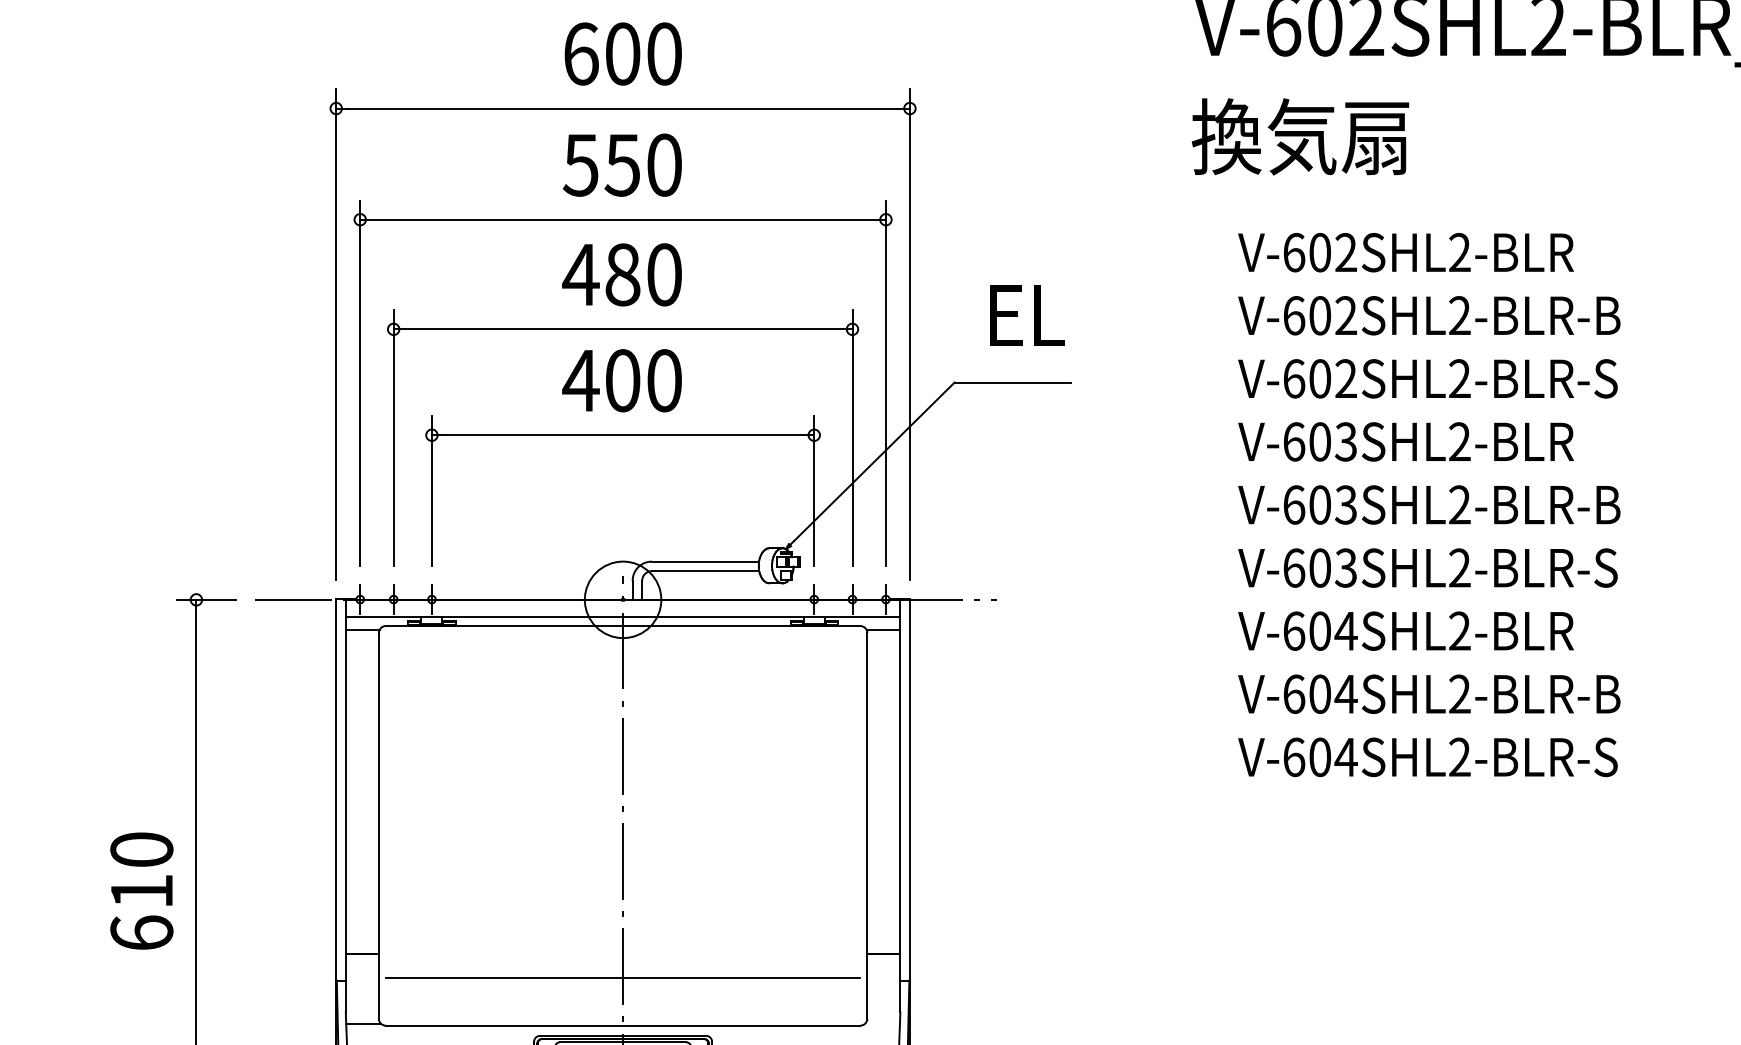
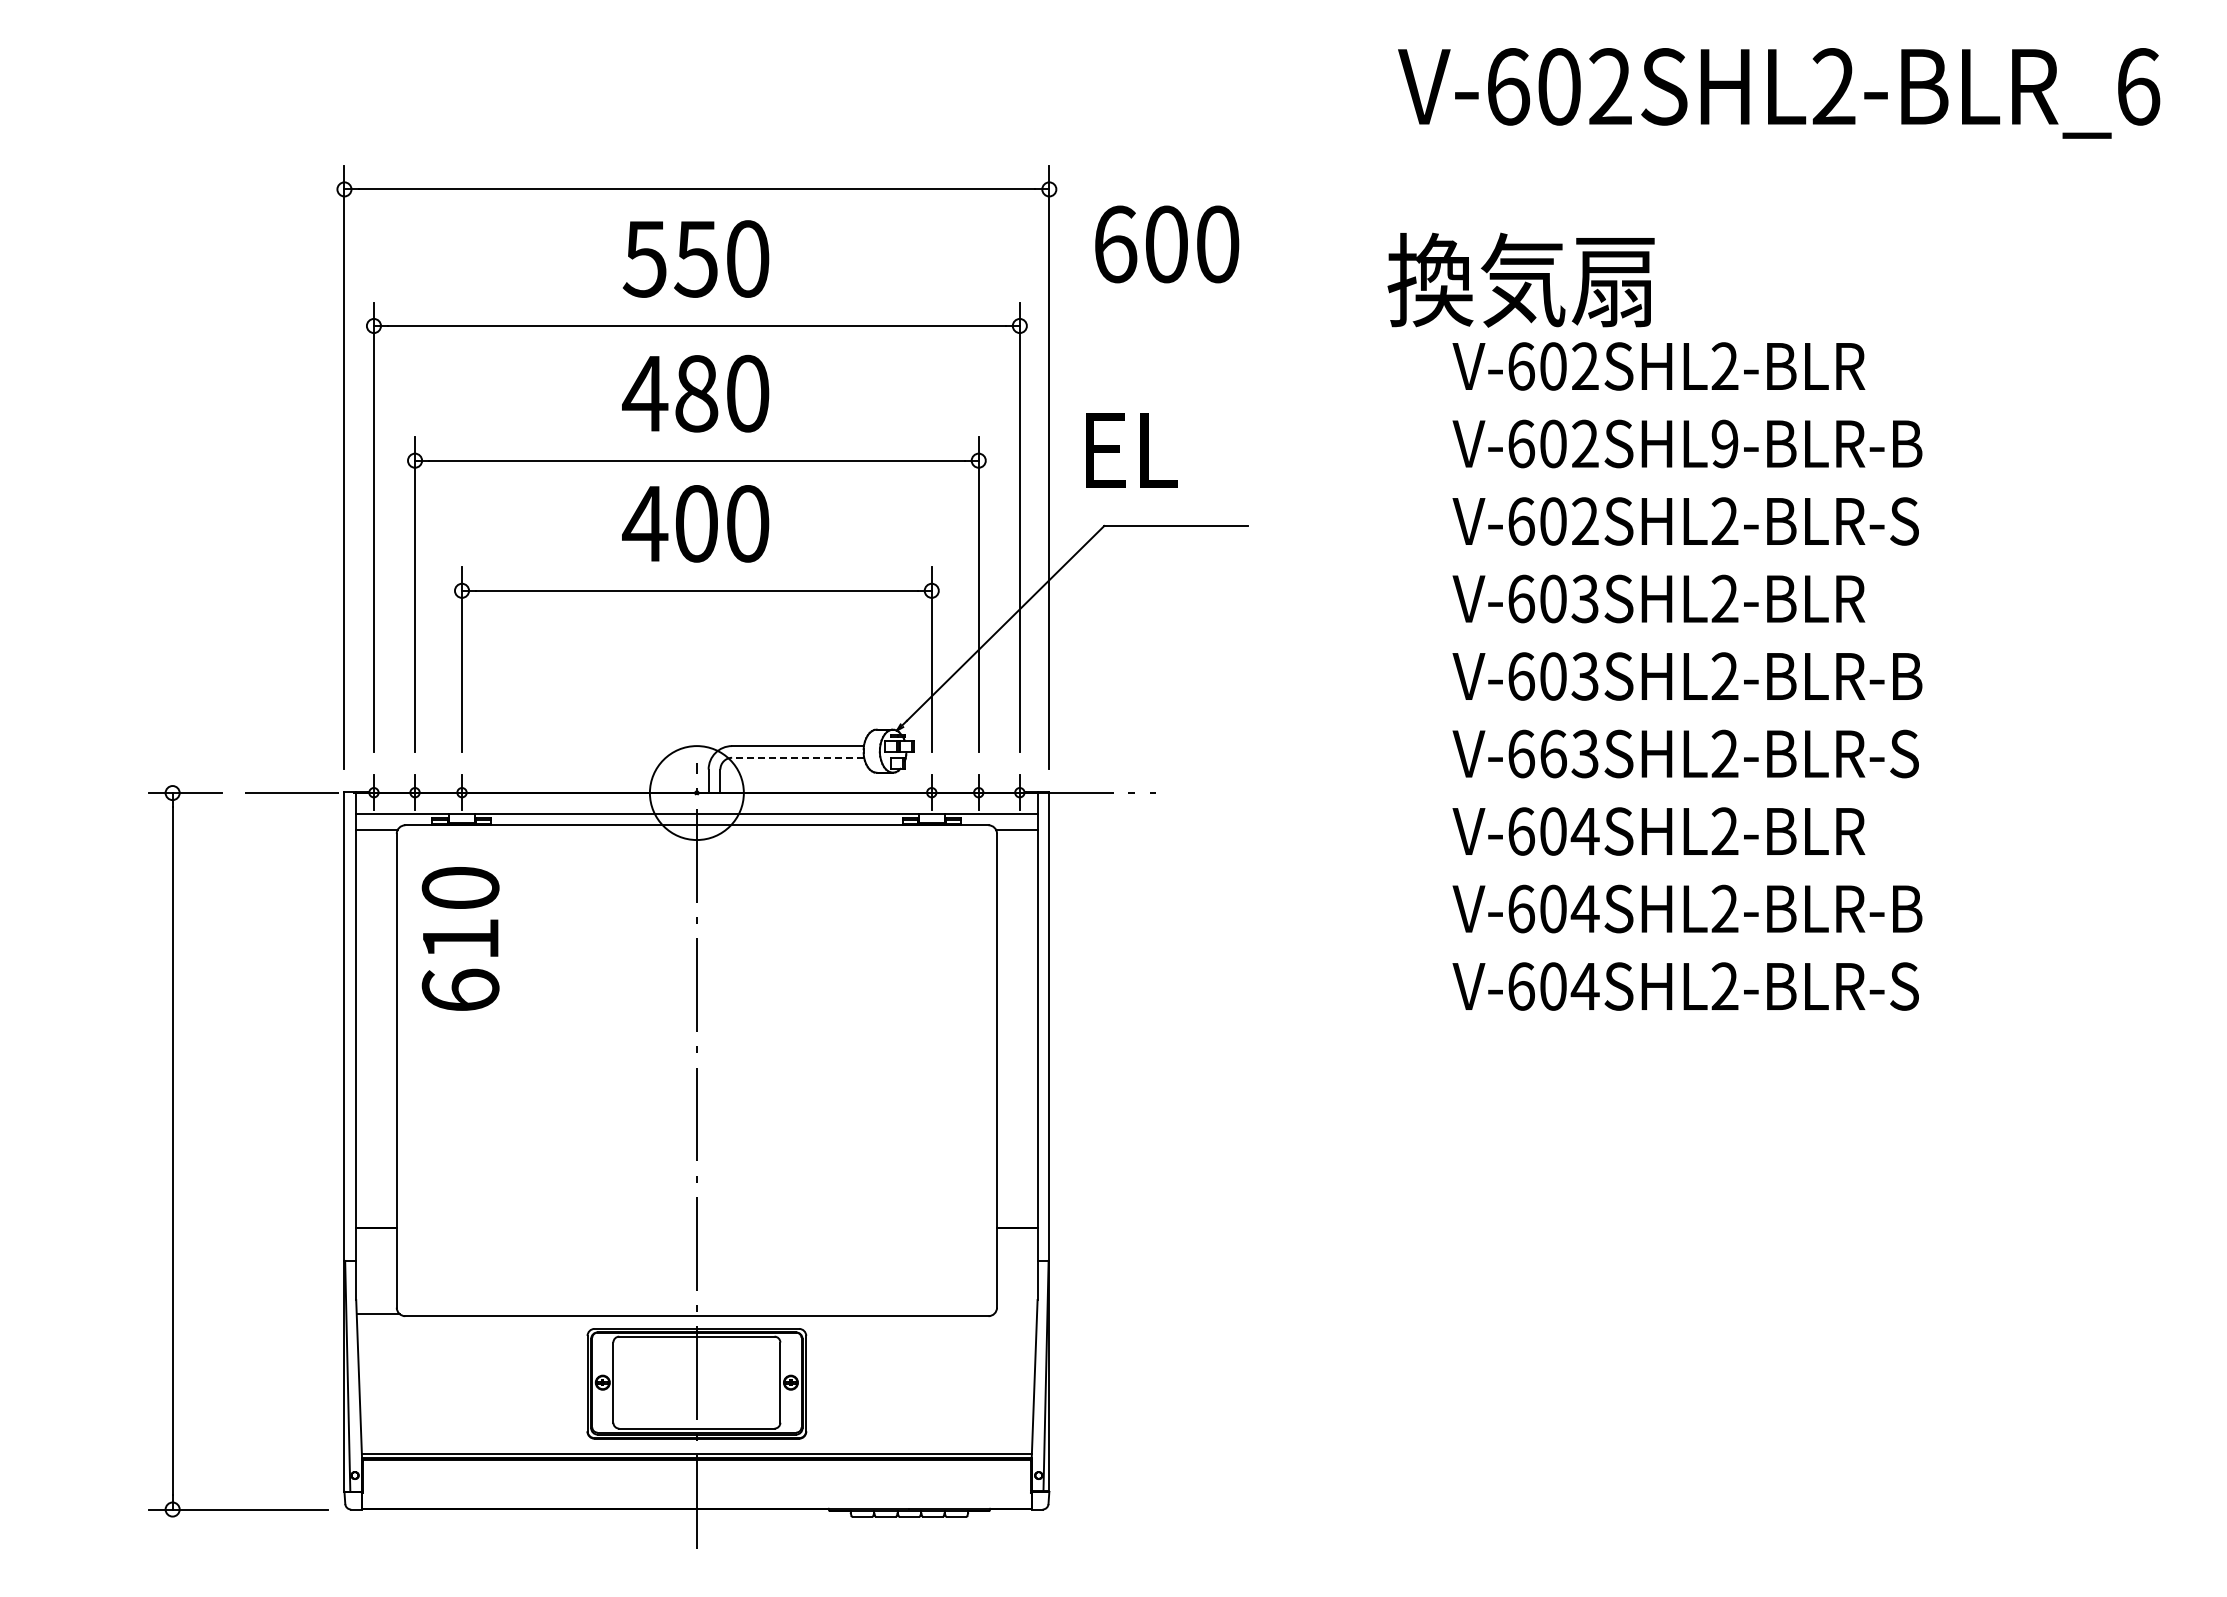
text: (623, 54) -> (1167, 244), moved
text: (1299, 136) -> (1520, 279), moved
text: (1027, 315) -> (1131, 450), moved
text: (1459, 316) -> (1724, 444), V-602SHL2-BLR-B -> V-602SHL9-BLR-B
text: (1320, 567) -> (1553, 753), V-603SHL2-BLR-S -> V-663SHL2-BLR-S
line: (705, 570) -> (798, 757), solid -> dashed
text: (141, 890) -> (460, 938), moved
line: (622, 977) -> (696, 1257), removed

